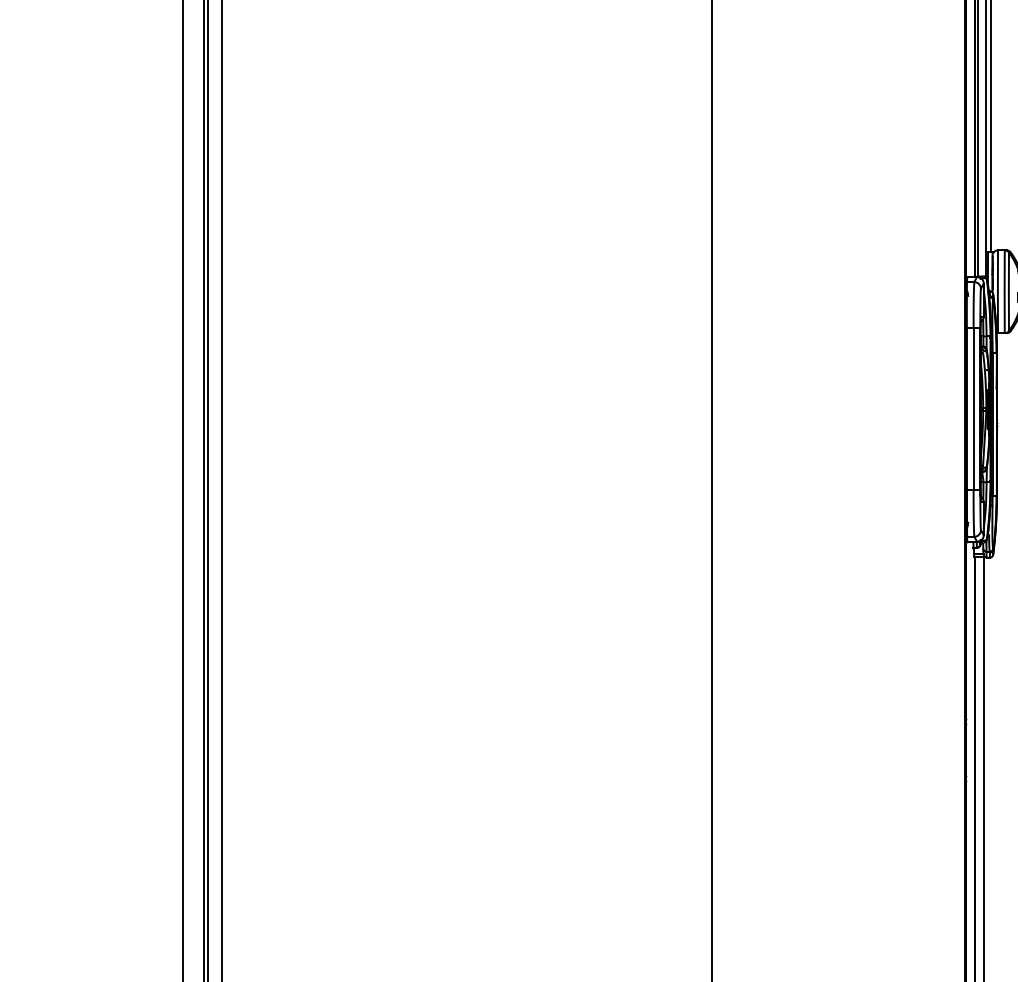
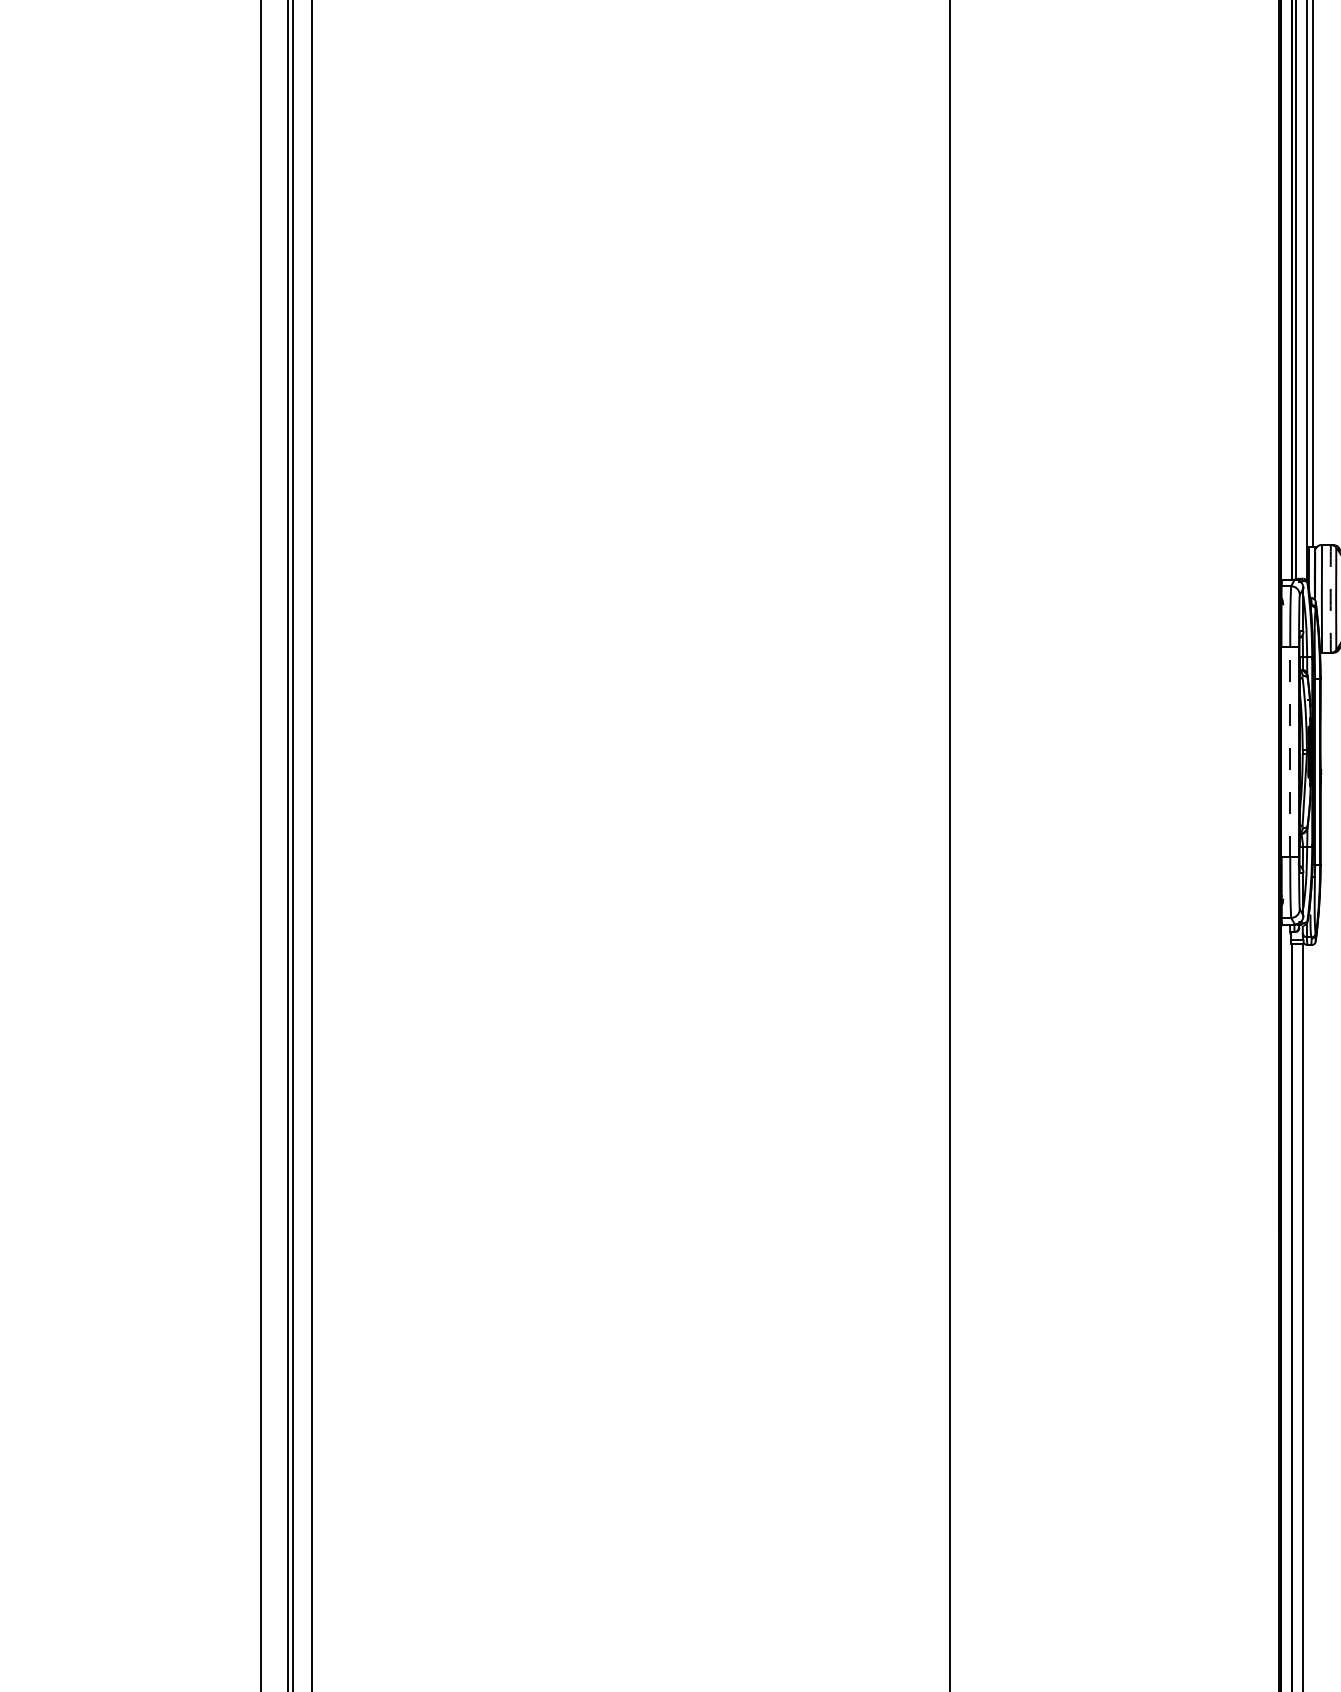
arc: (1004, 291) -> (1330, 598), solid -> dashed
line: (973, 408) -> (1290, 751), solid -> dashed

